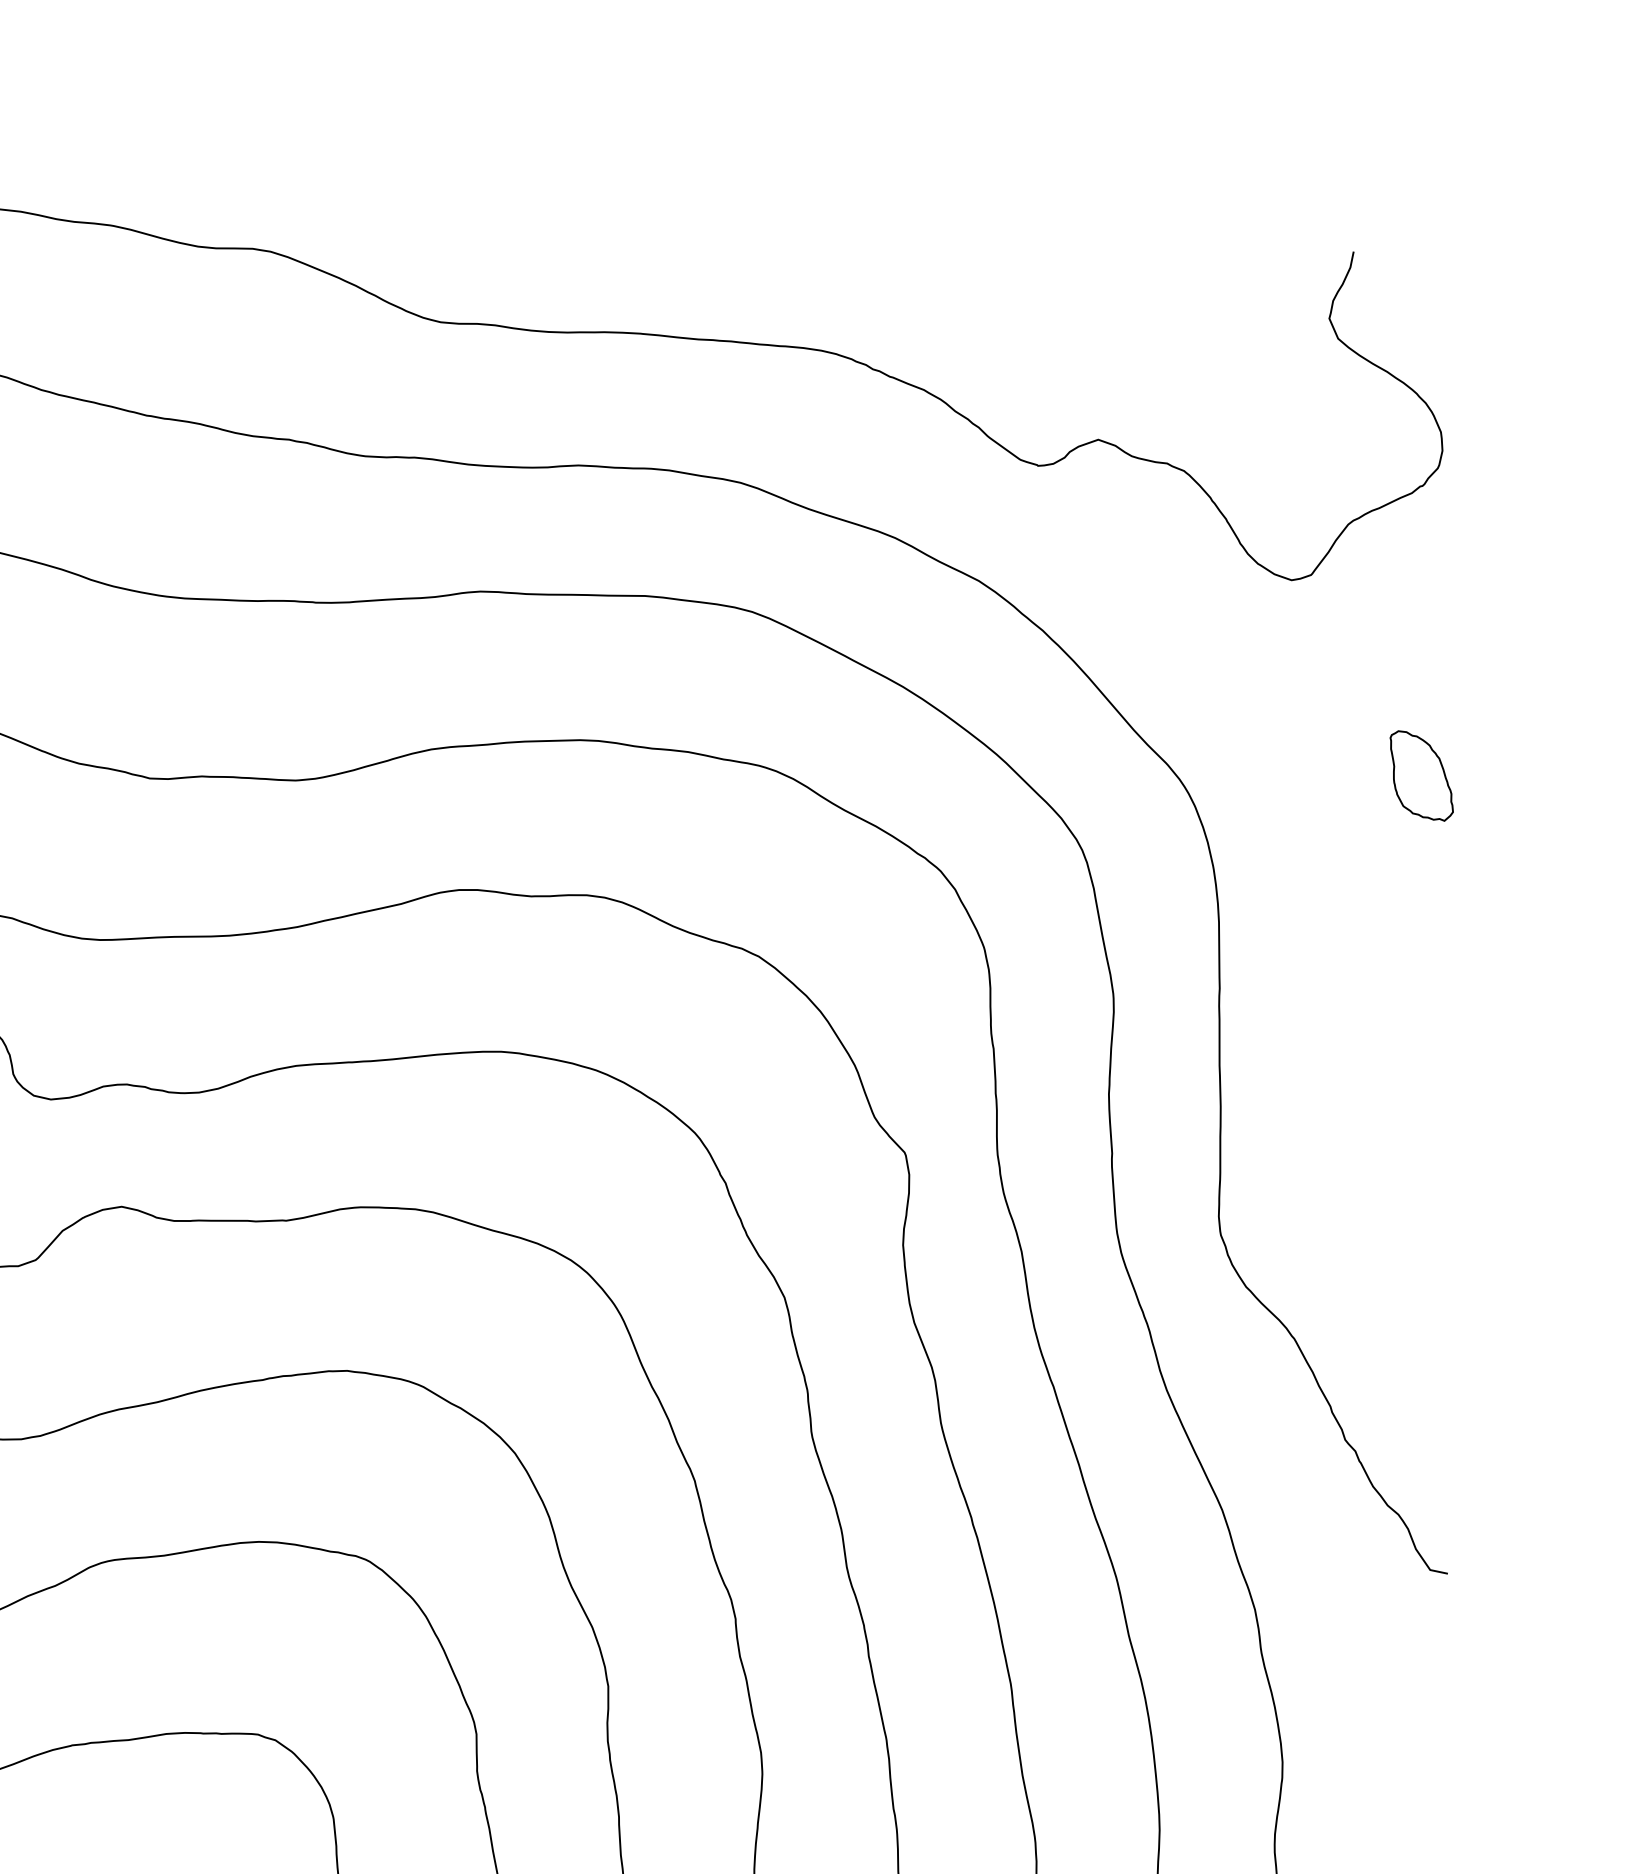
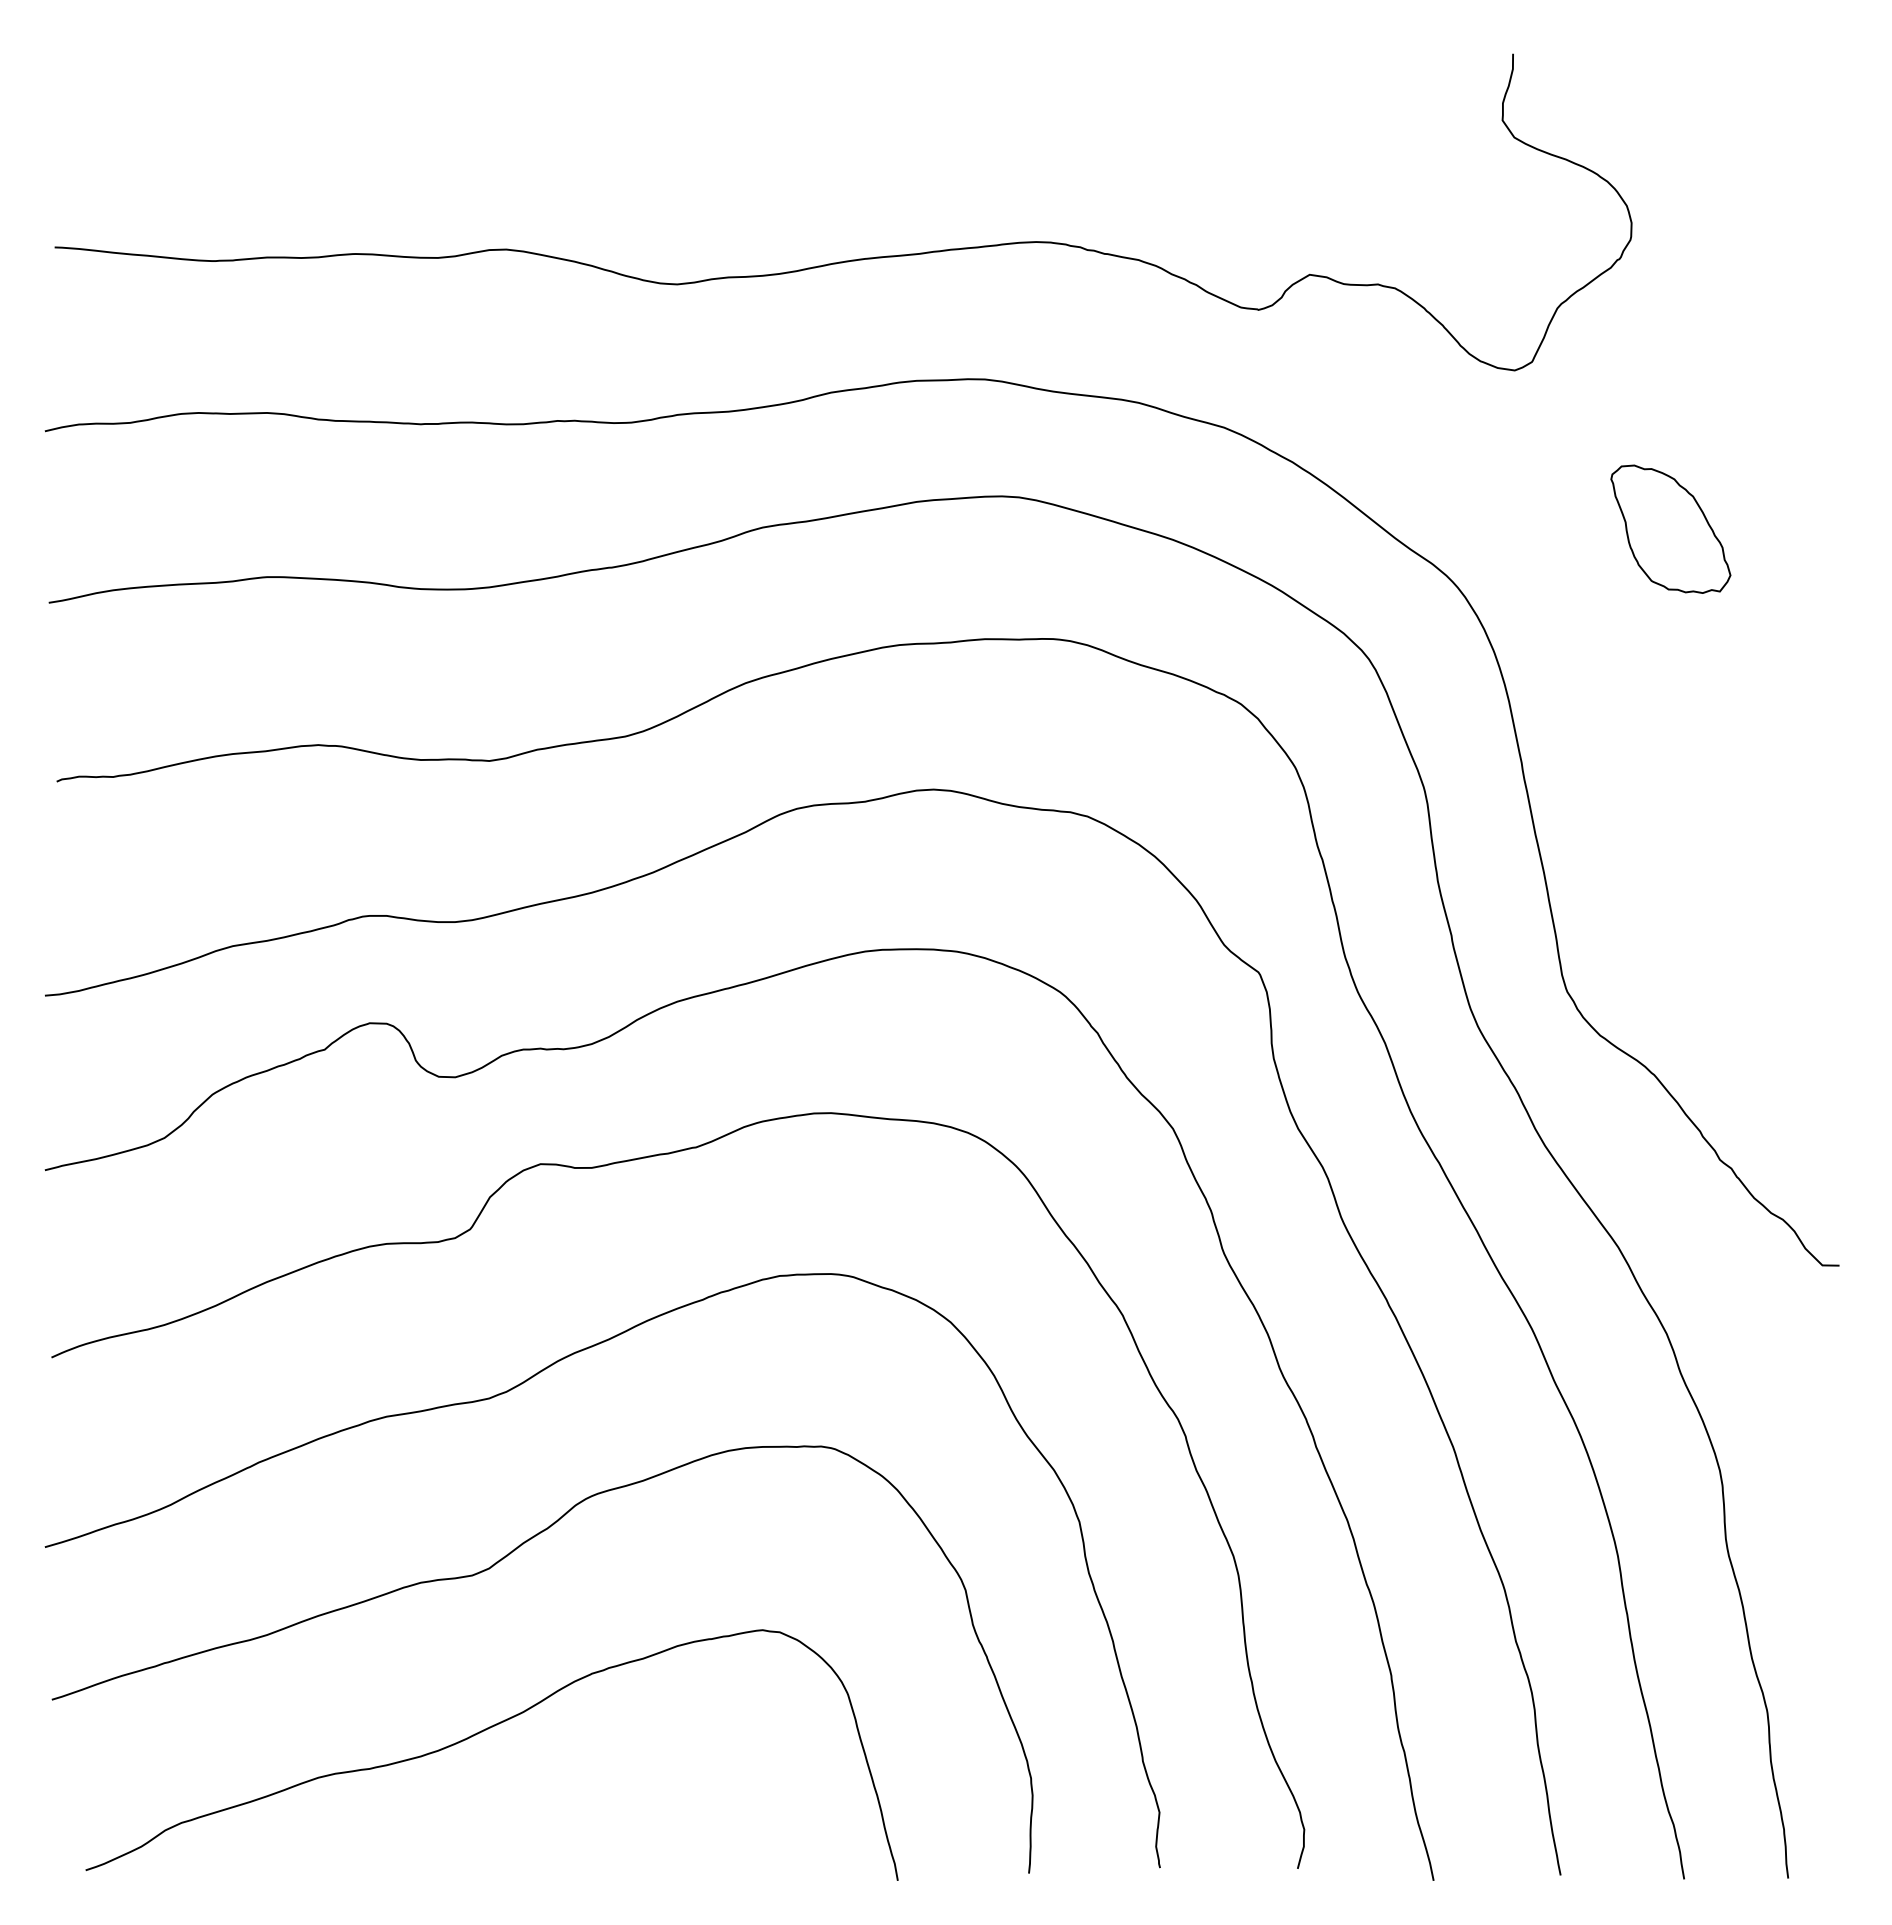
part: (1421, 775) -> (1670, 528), size x1.67

